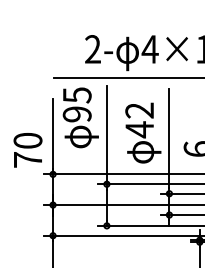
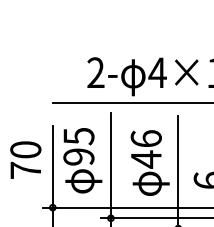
text: (139, 110) -> (146, 138), 42 -> 46
text: (80, 117) -> (82, 160), moved
text: (27, 150) -> (25, 160), moved

